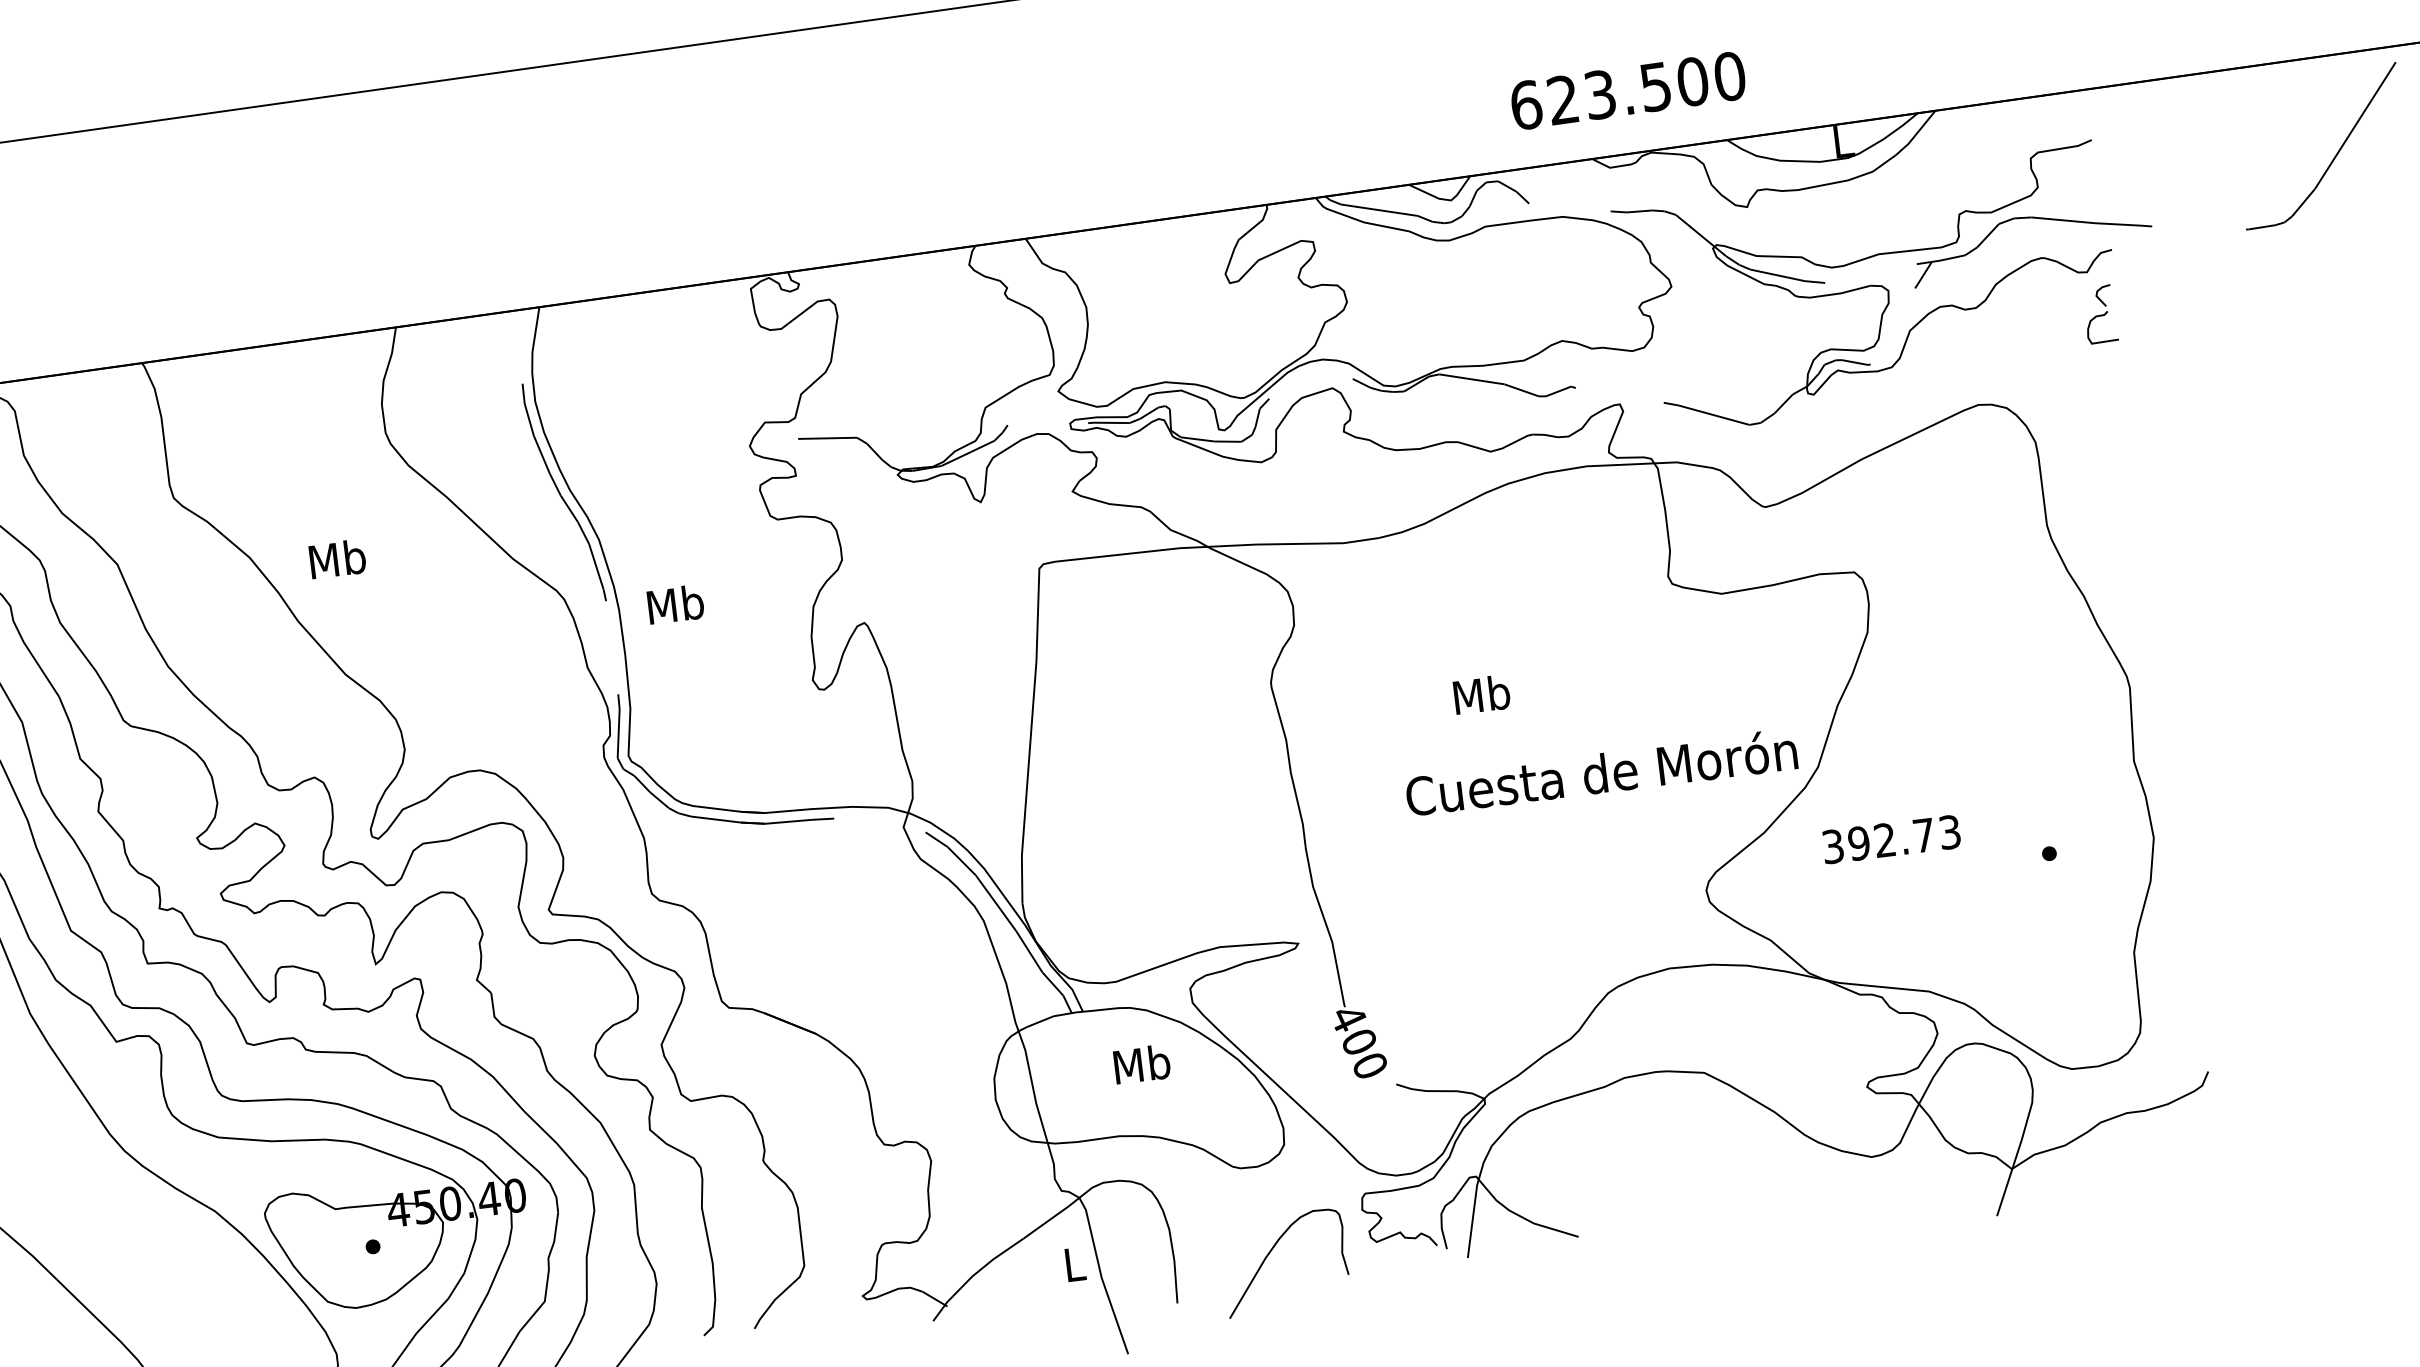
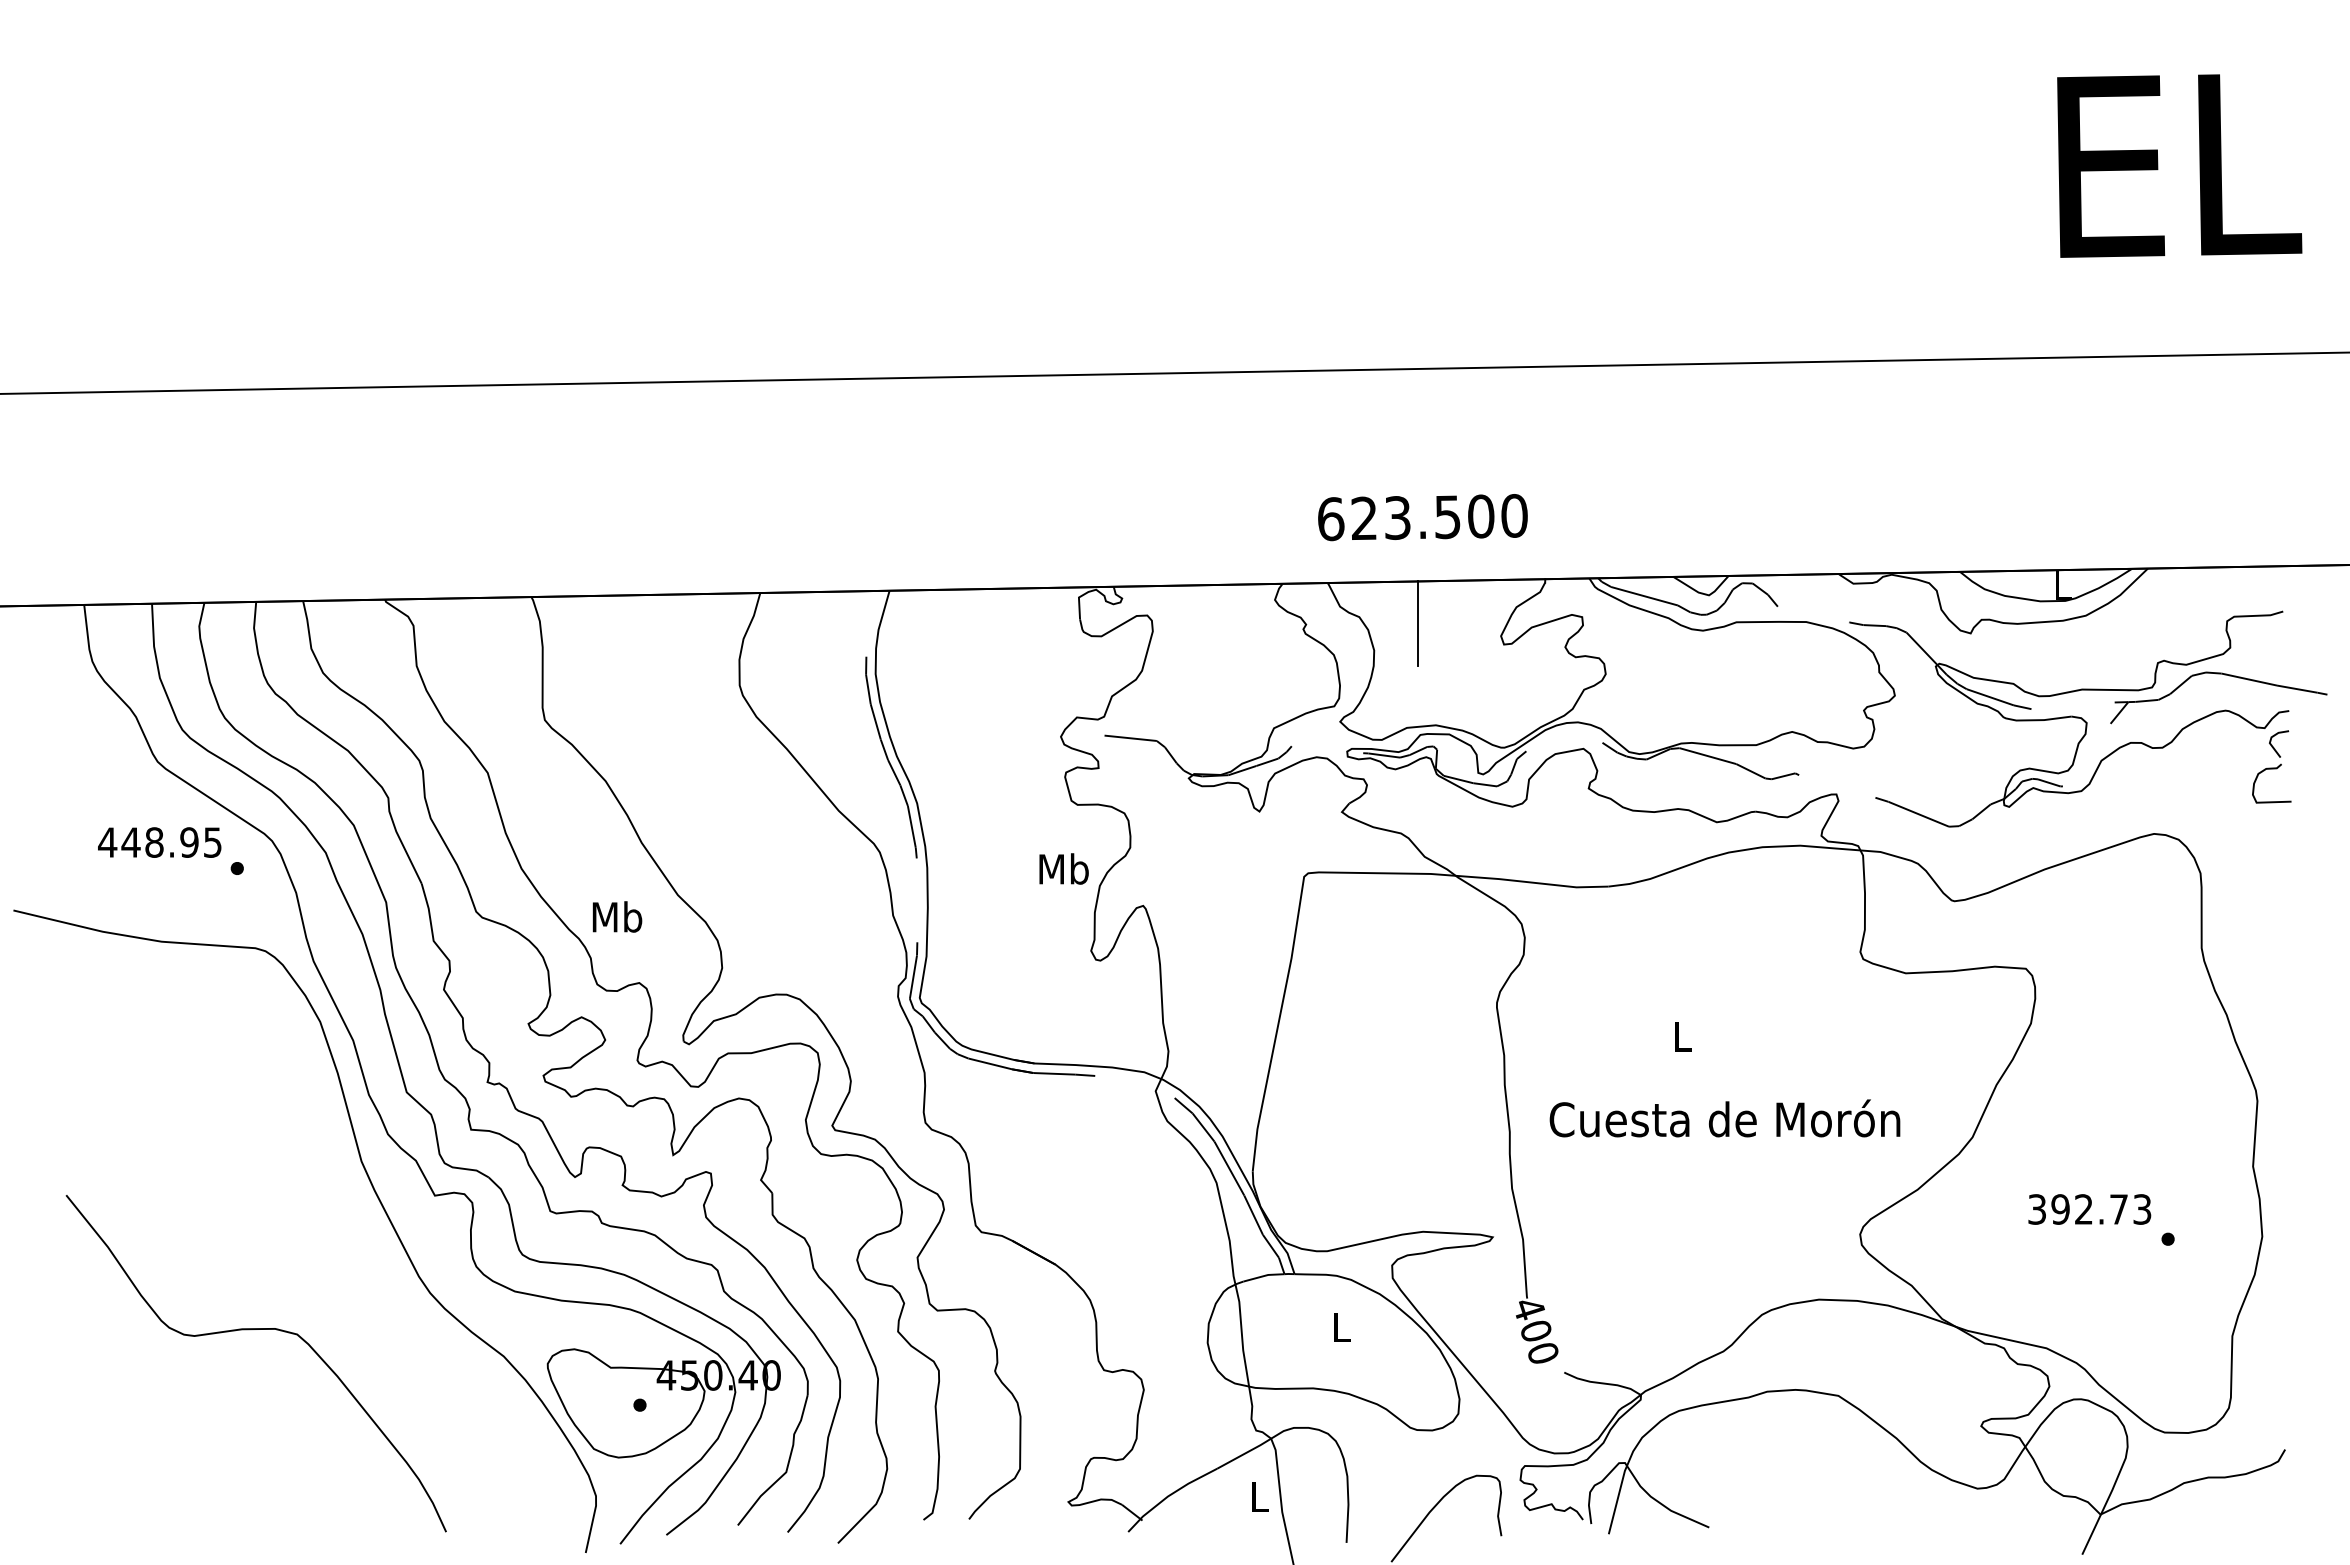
text: (1627, 90) -> (1422, 517), moved
line: (1131, 271) -> (1418, 623), added
part: (2099, 313) -> (2271, 766), size x1.43
text: (337, 558) -> (617, 916), moved
text: (675, 604) -> (1063, 868), moved
text: (1481, 694) -> (1682, 1036), Mb -> L
text: (1600, 772) -> (1724, 1118), moved
text: (1891, 839) -> (2089, 1209), moved
text: (1141, 1063) -> (1340, 1326), Mb -> L

